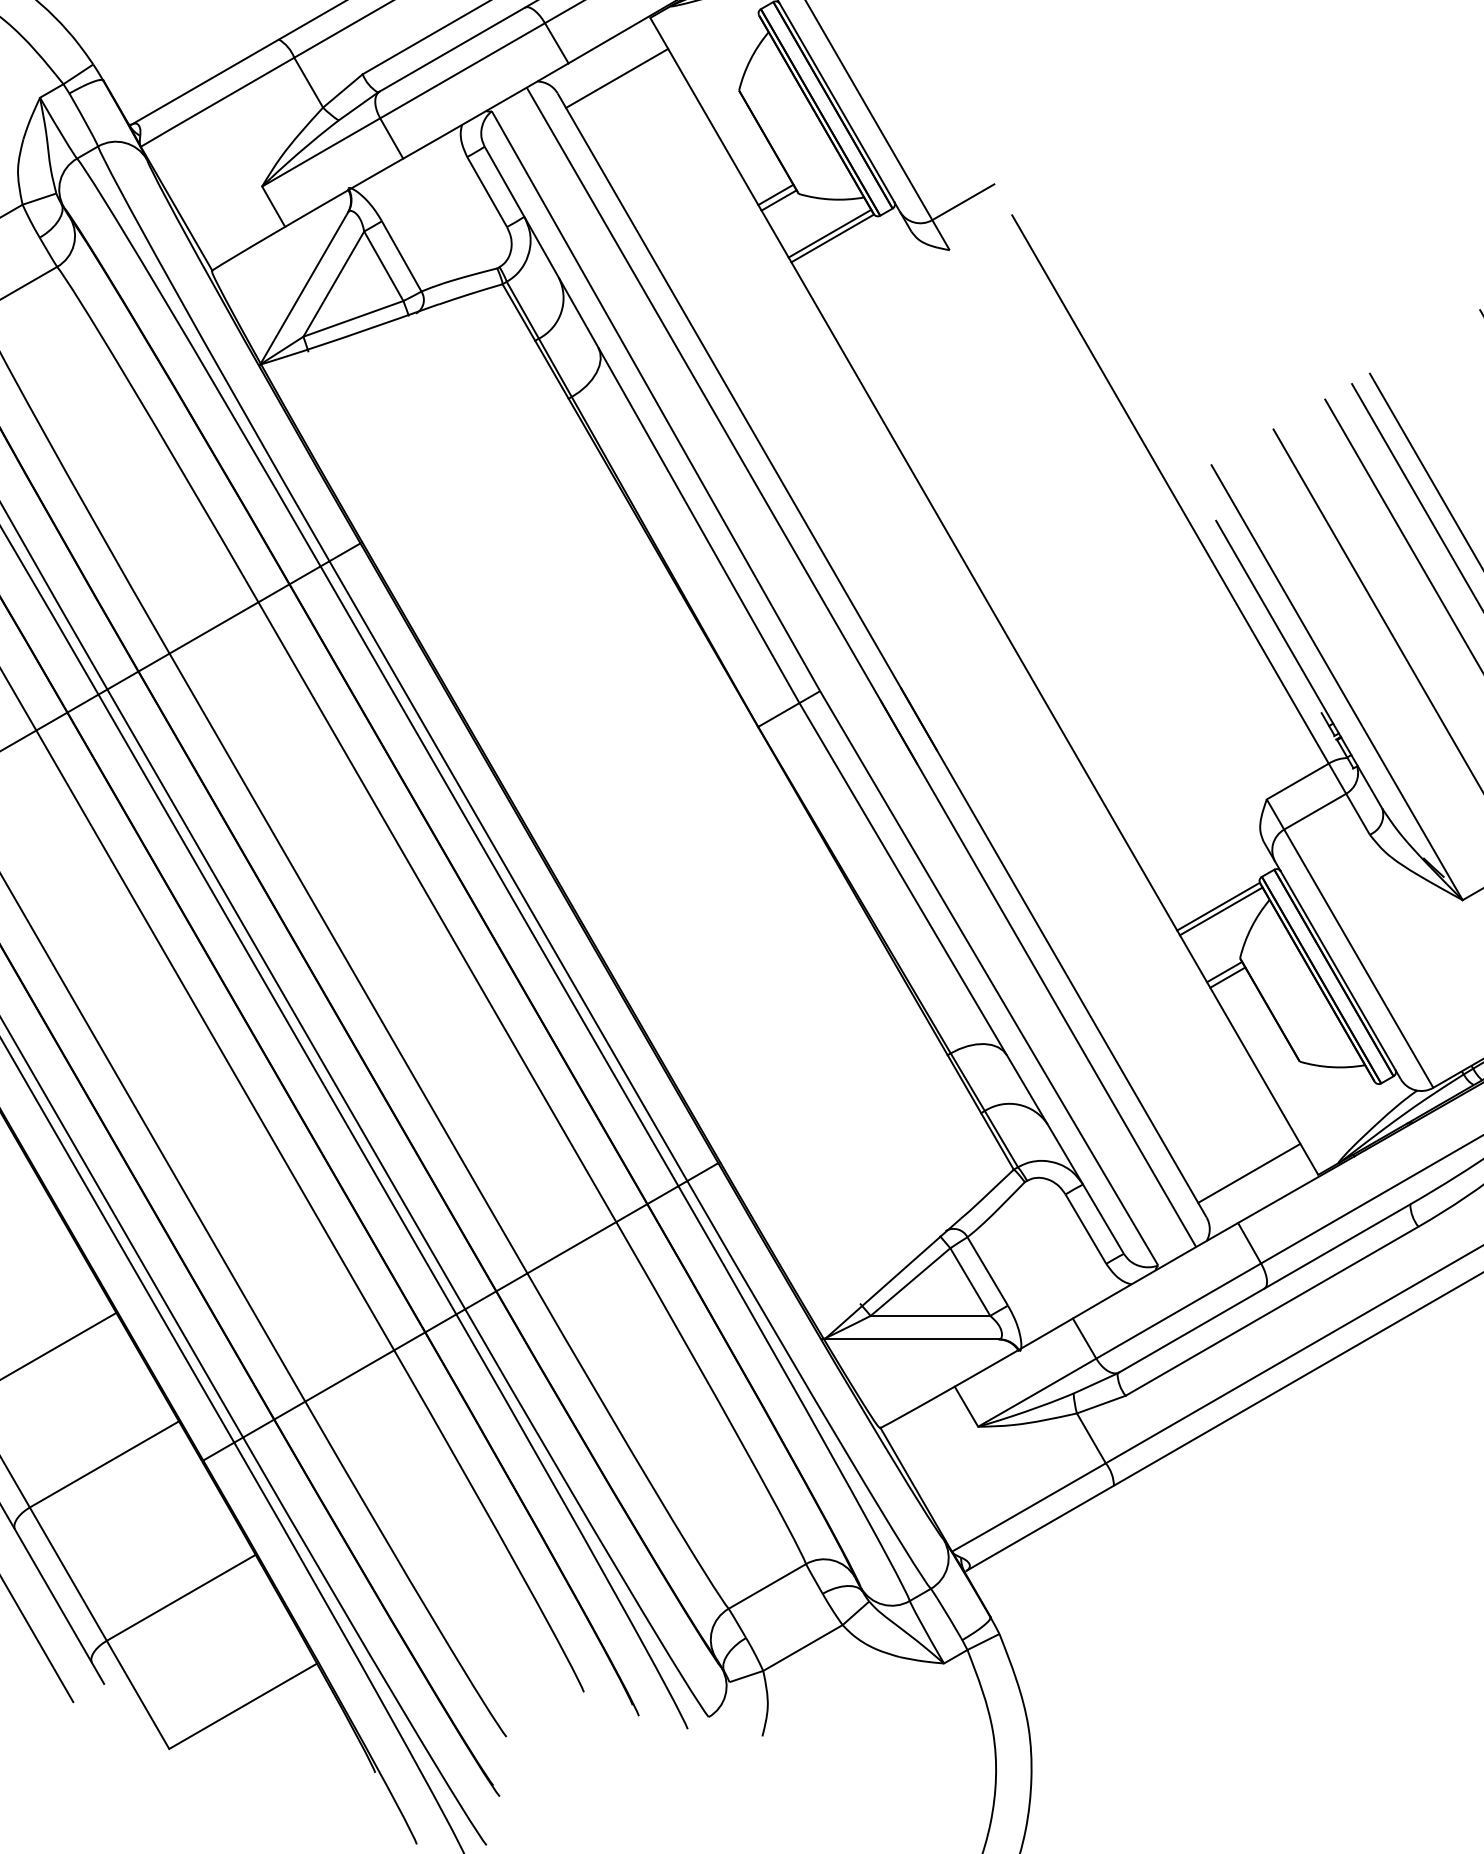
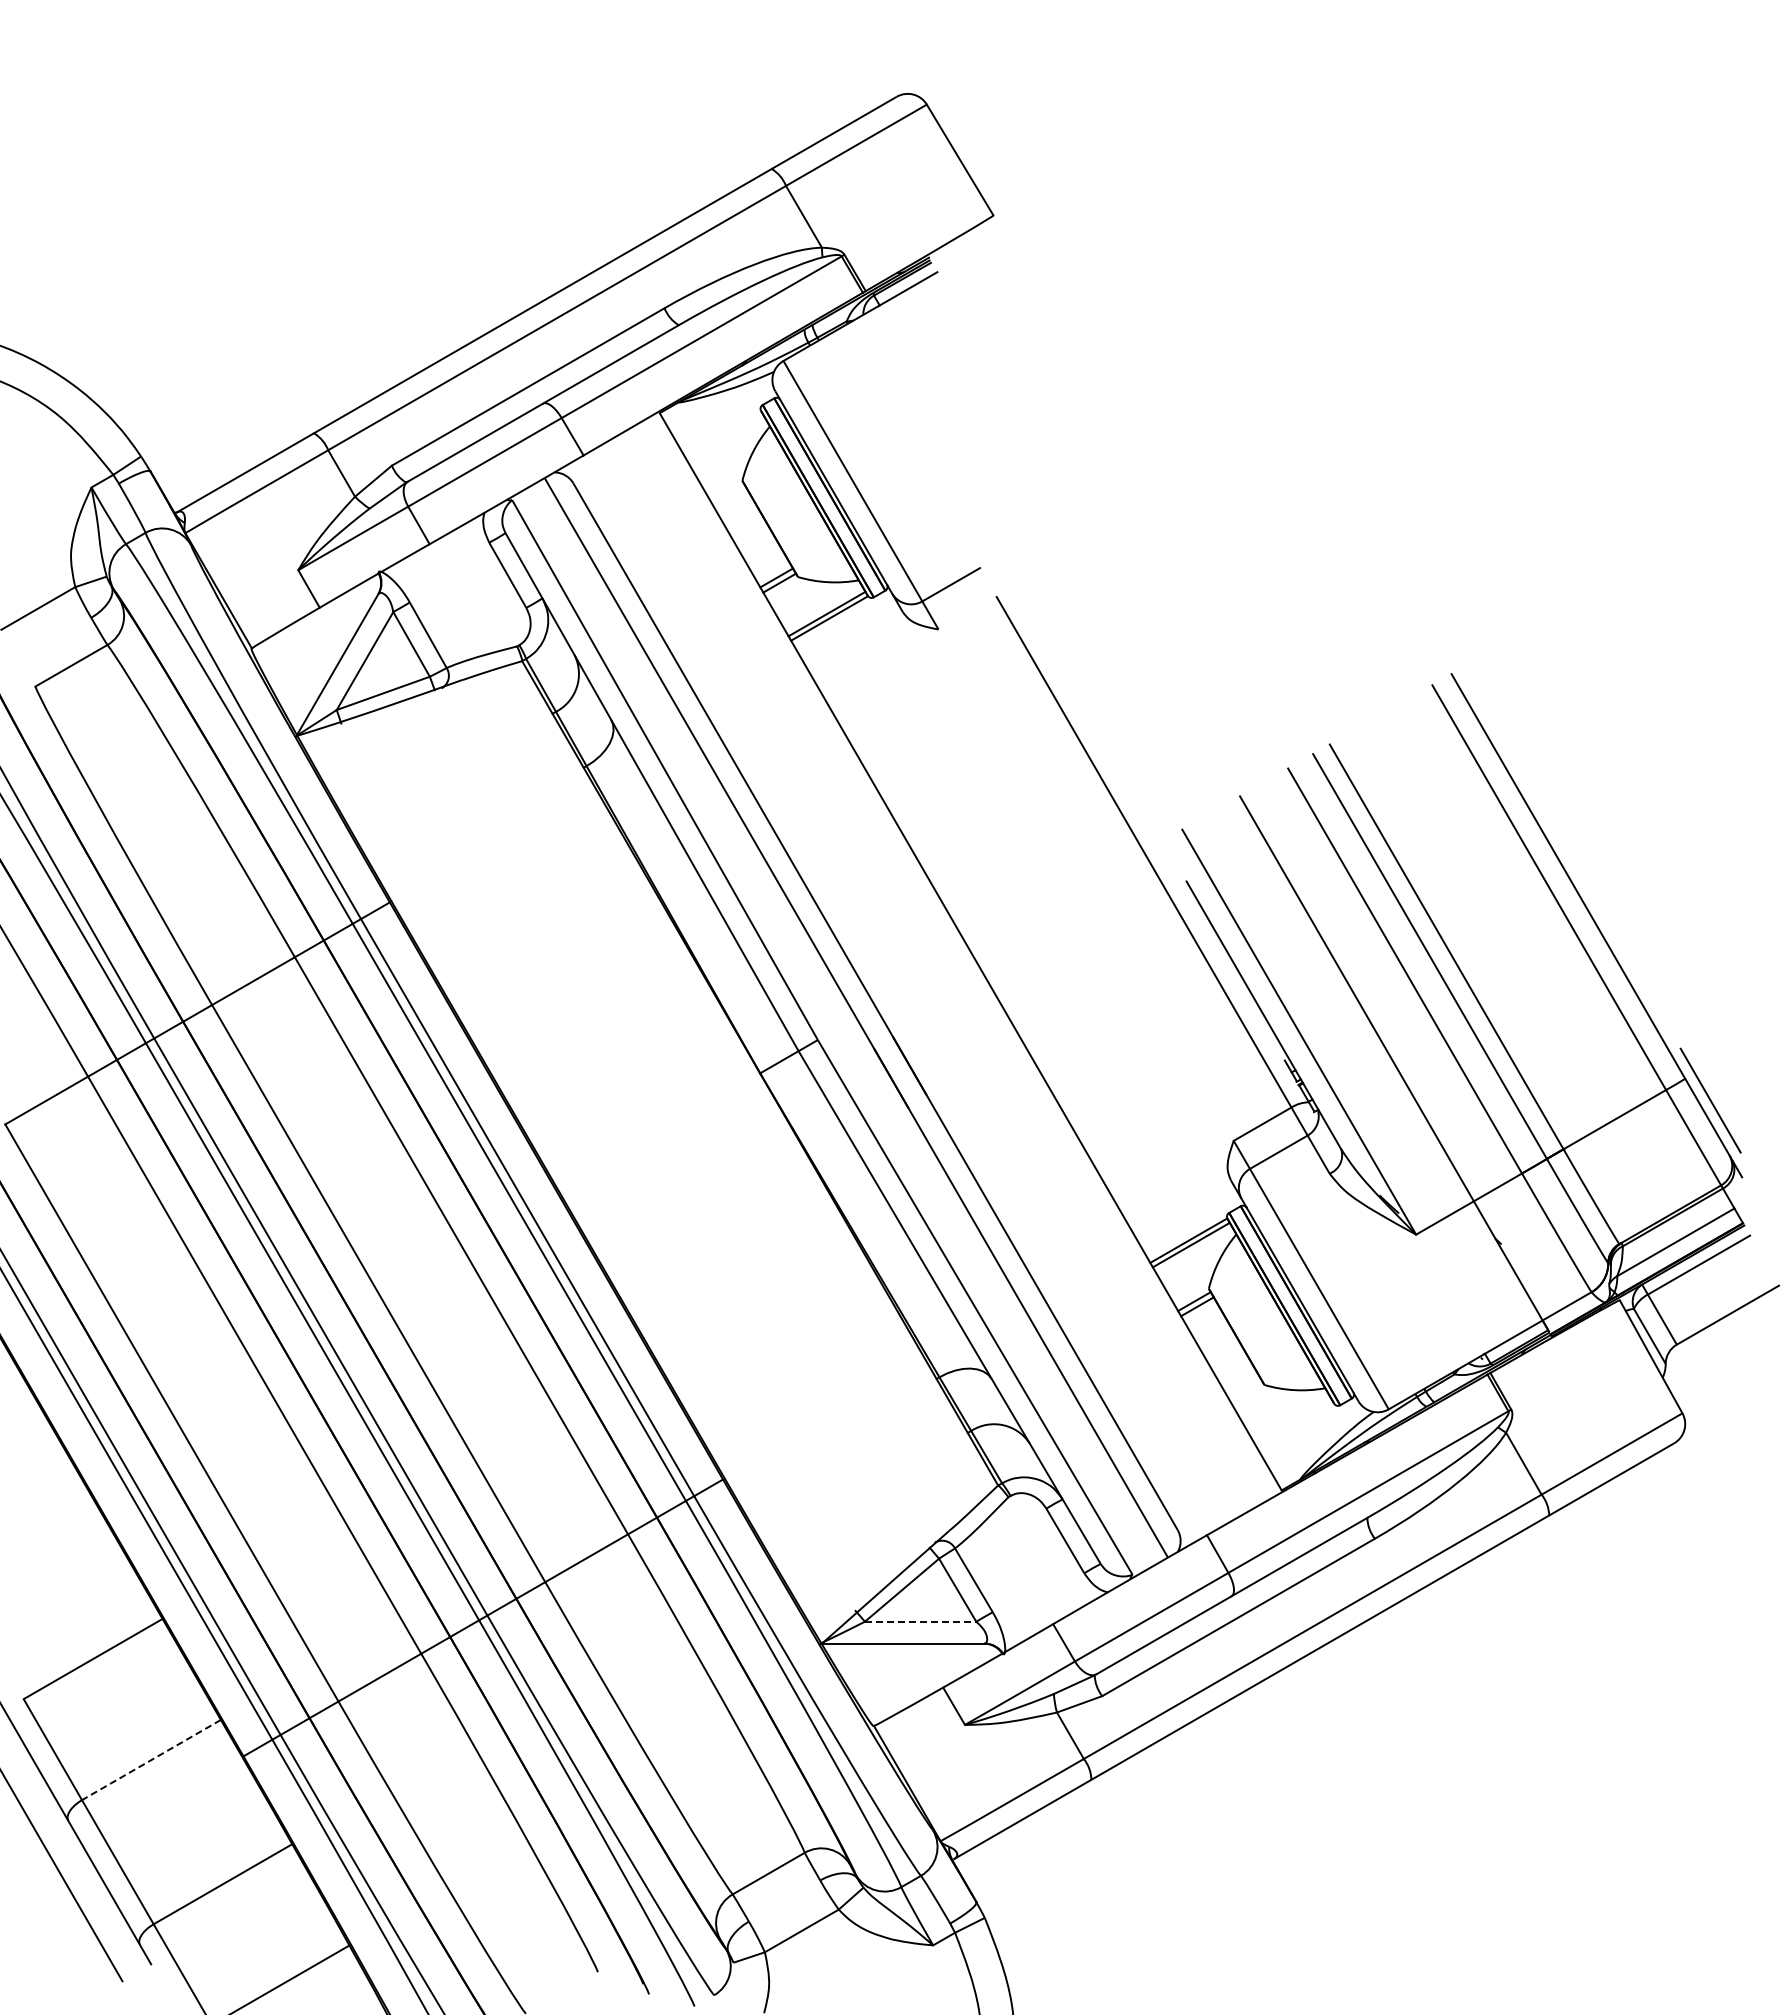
line: (616, 78) -> (628, 469), removed
line: (1249, 1172) -> (1217, 1488), removed
line: (930, 1315) -> (920, 1621), solid -> dashed
line: (104, 1464) -> (151, 1760), solid -> dashed

